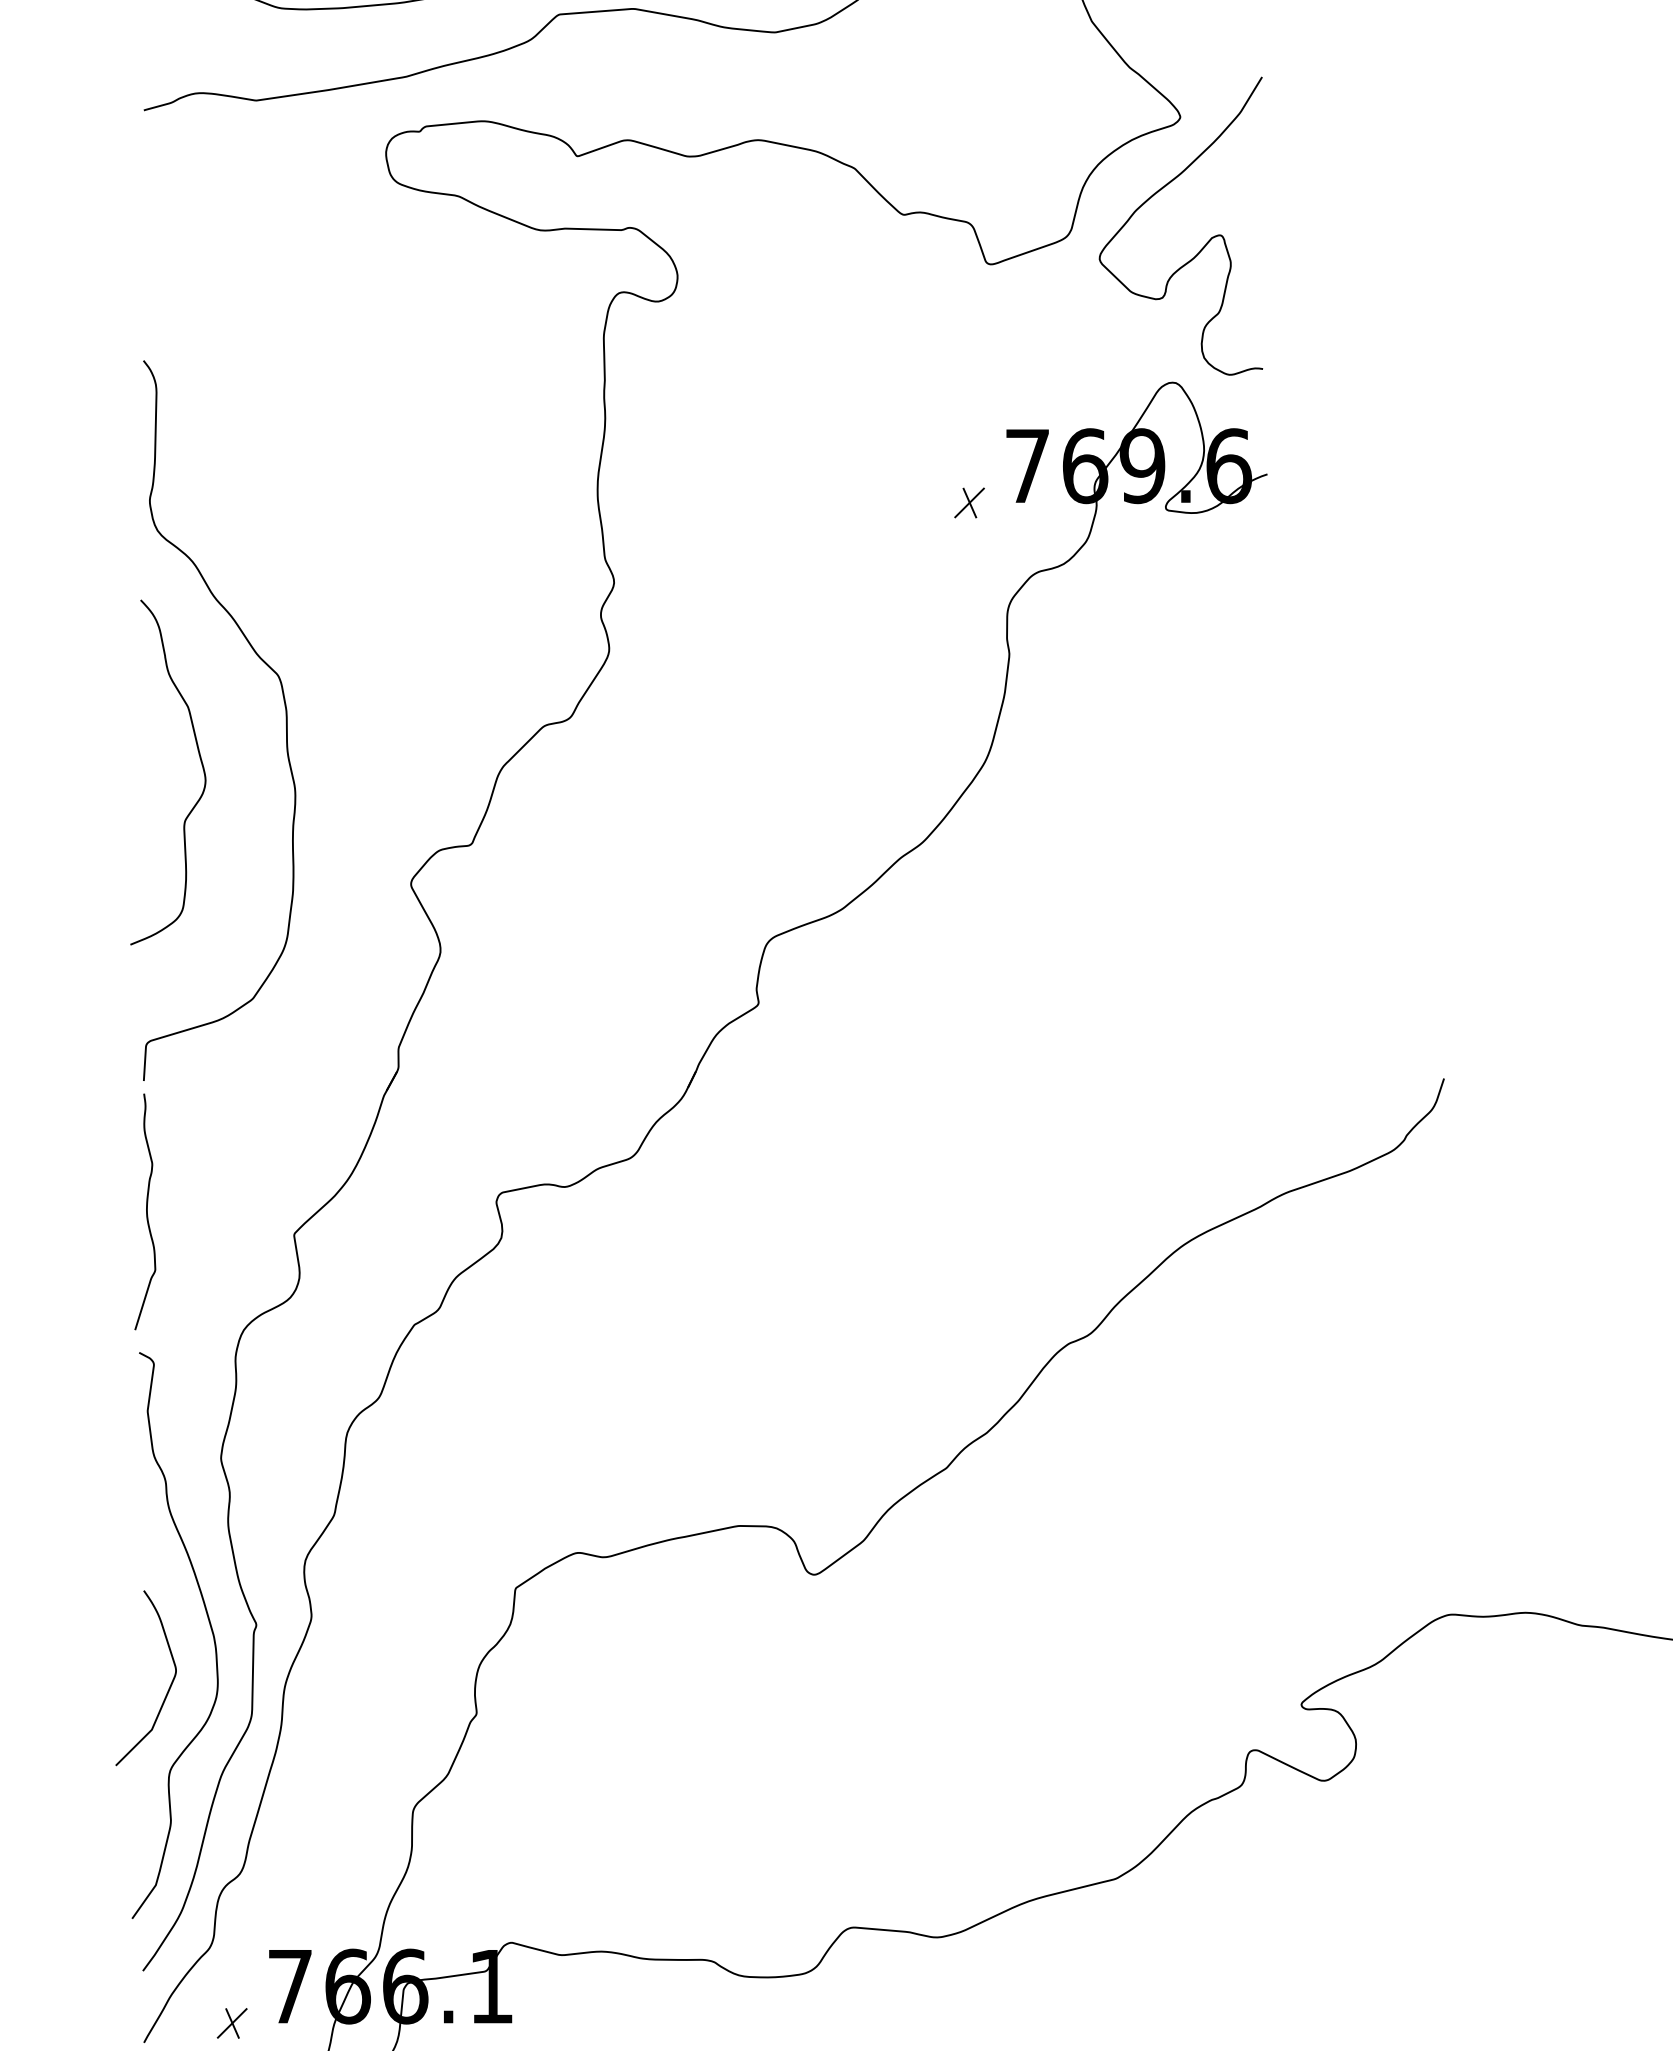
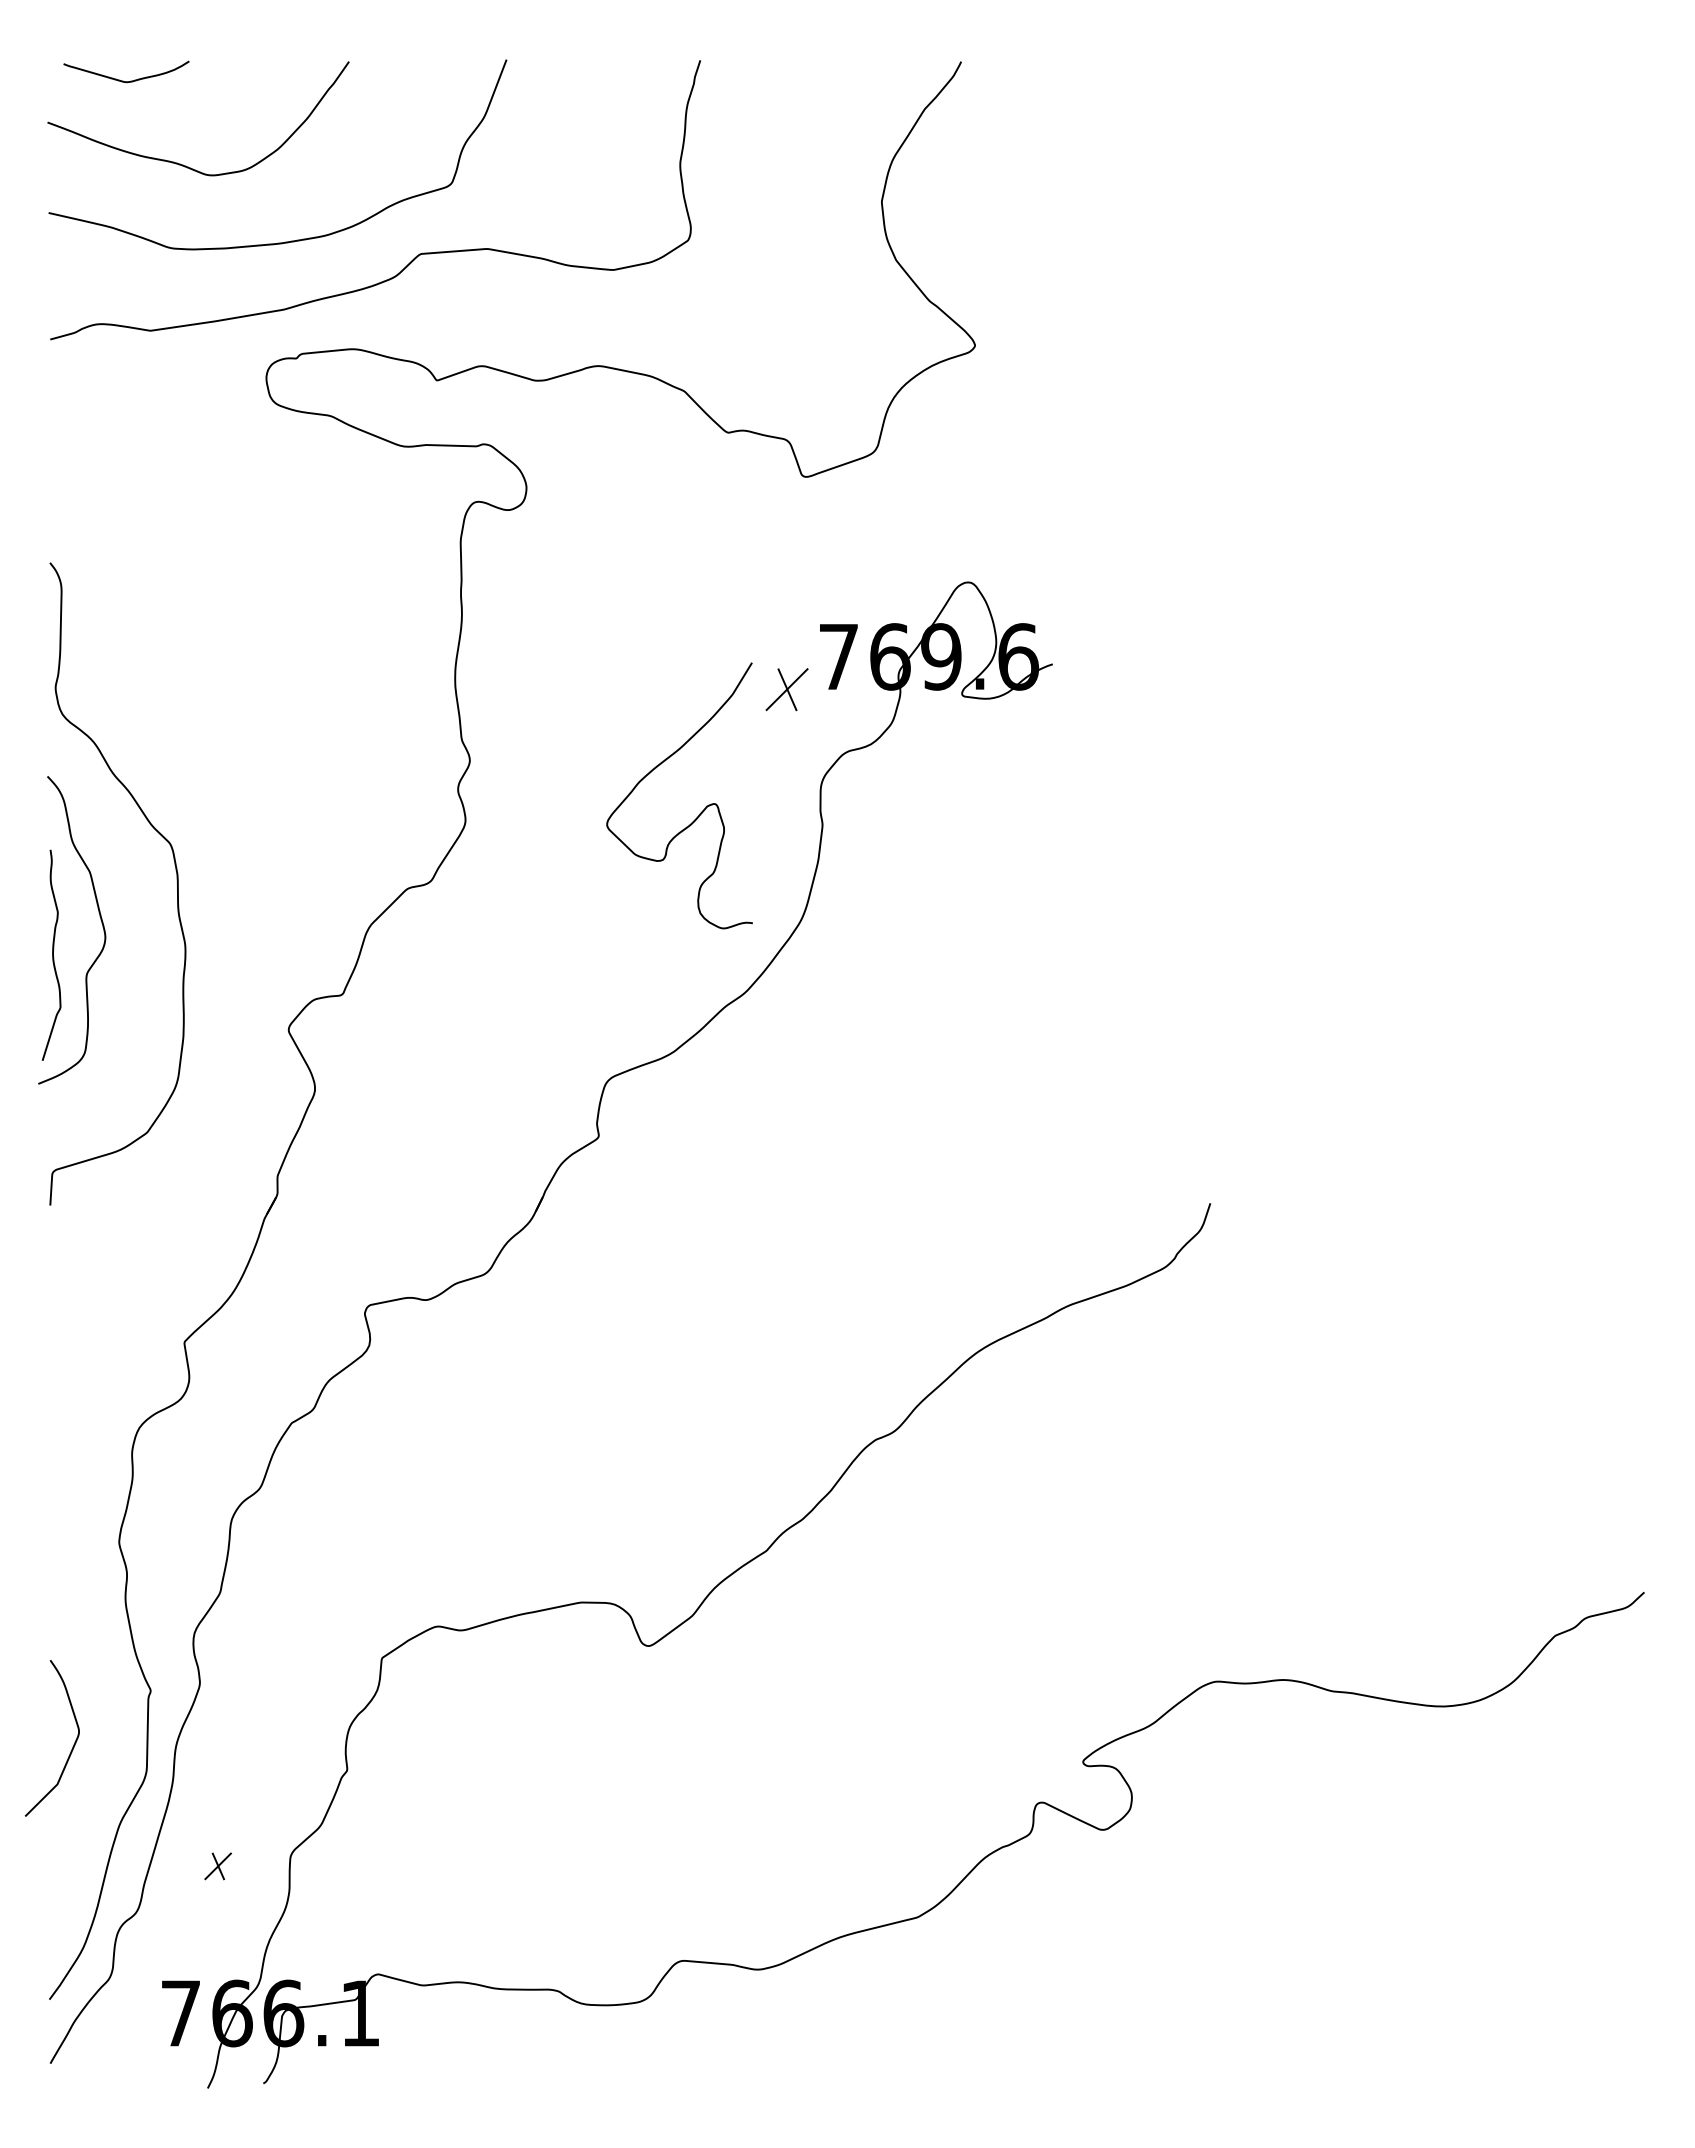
curve: (1203, 245) -> (699, 813), moved
part: (968, 502) -> (786, 689), size x1.6
curve: (146, 1210) -> (52, 954), moved
curve: (209, 1624) -> (108, 1690), removed
part: (231, 2023) -> (217, 1866), moved

